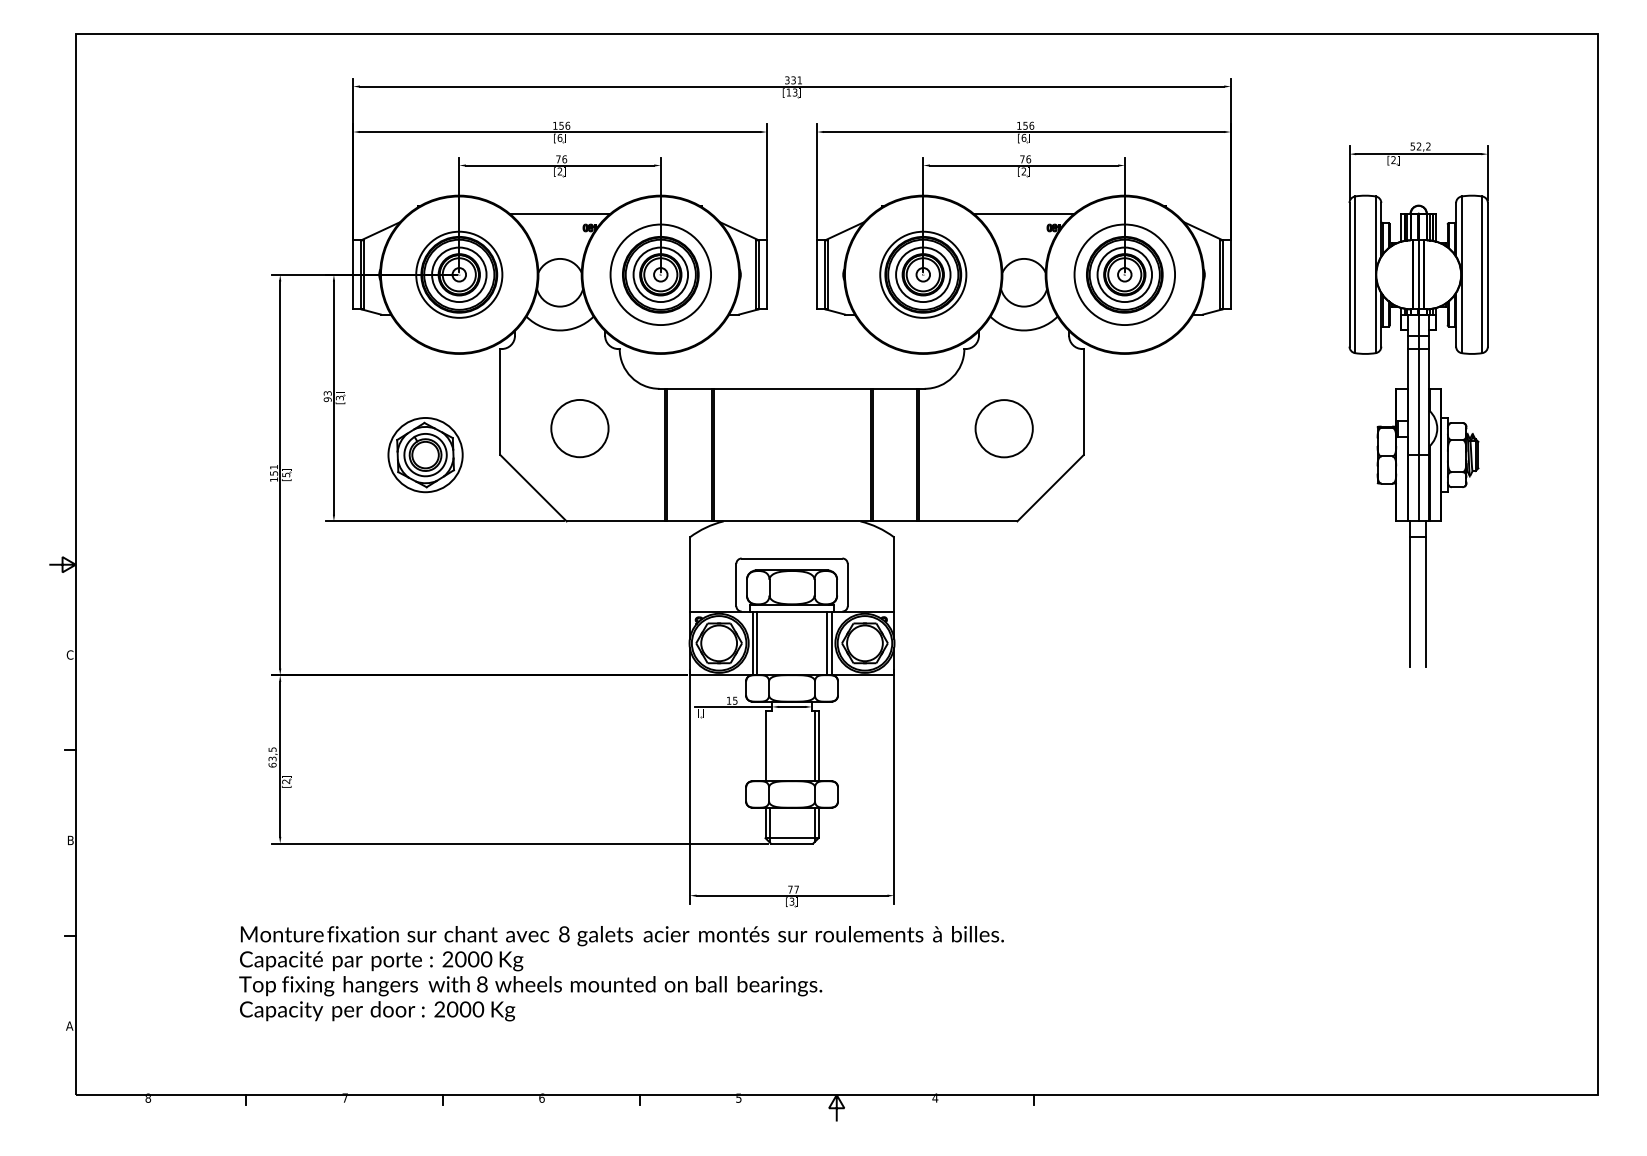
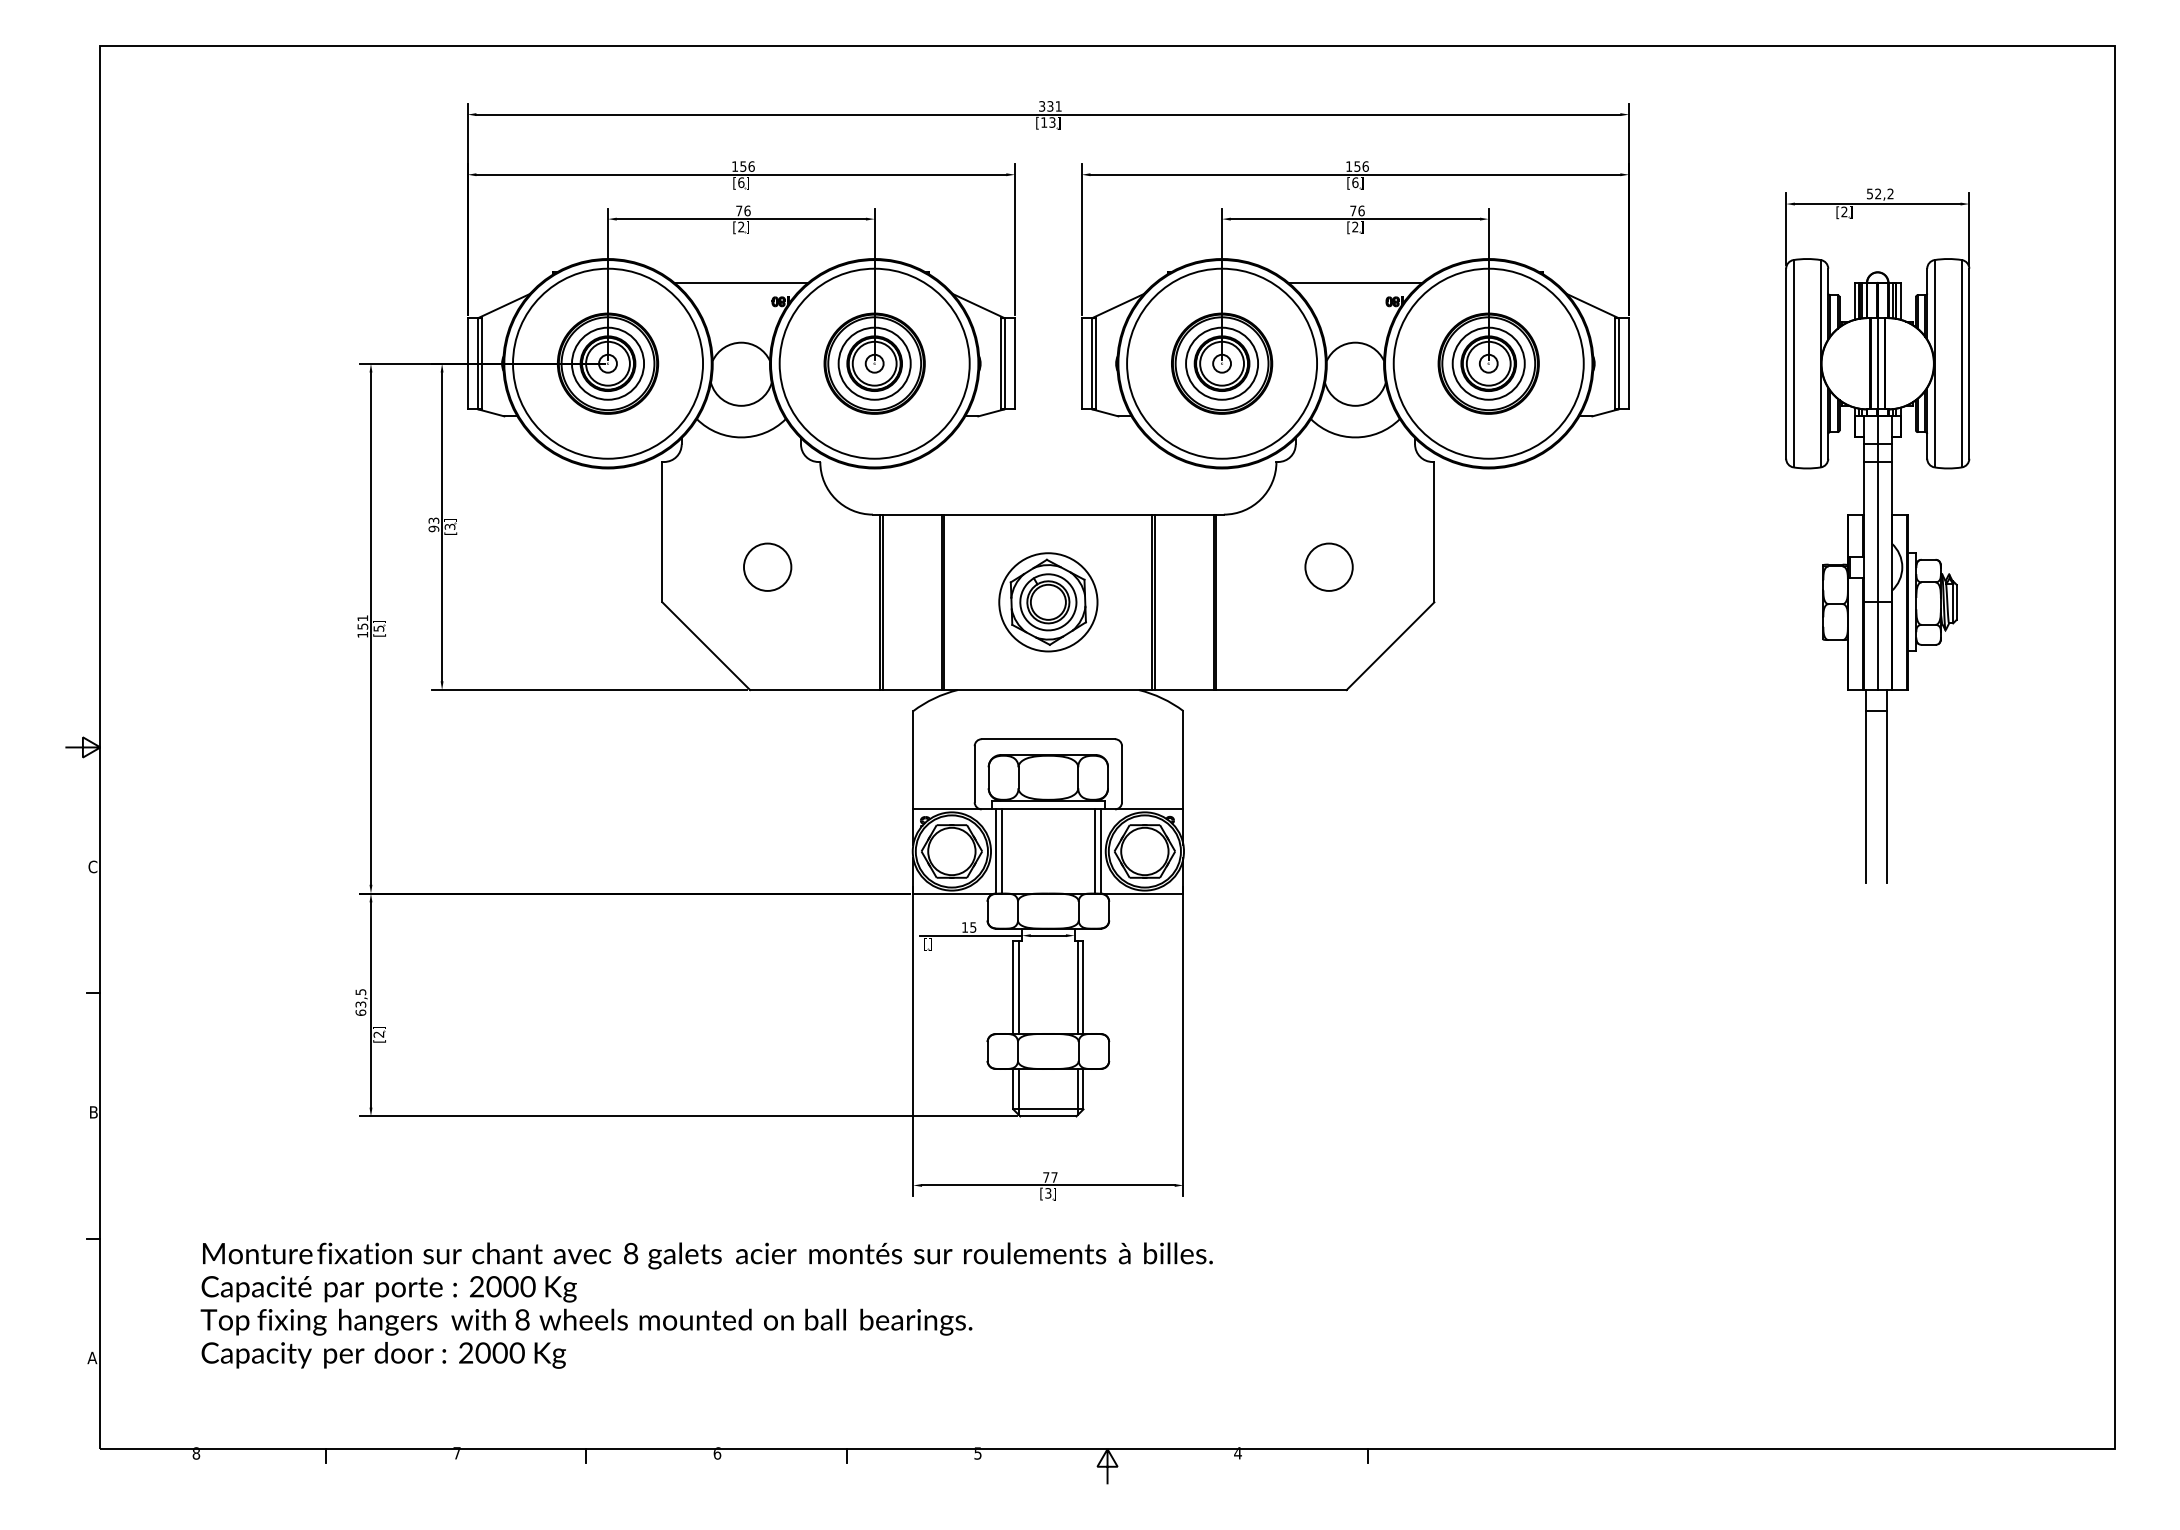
circle: (459, 274) -> (608, 363), size x1.67
circle: (660, 274) -> (874, 363), size x1.43
circle: (923, 274) -> (1222, 363), size x1.67
circle: (1124, 274) -> (1488, 363), size x1.43
circle: (579, 428) -> (767, 566), size x0.62
circle: (1003, 428) -> (1328, 566), size x0.62
part: (425, 455) -> (1048, 602), moved
line: (769, 745) -> (1018, 986), added
text: (621, 973) -> (706, 1305), moved

